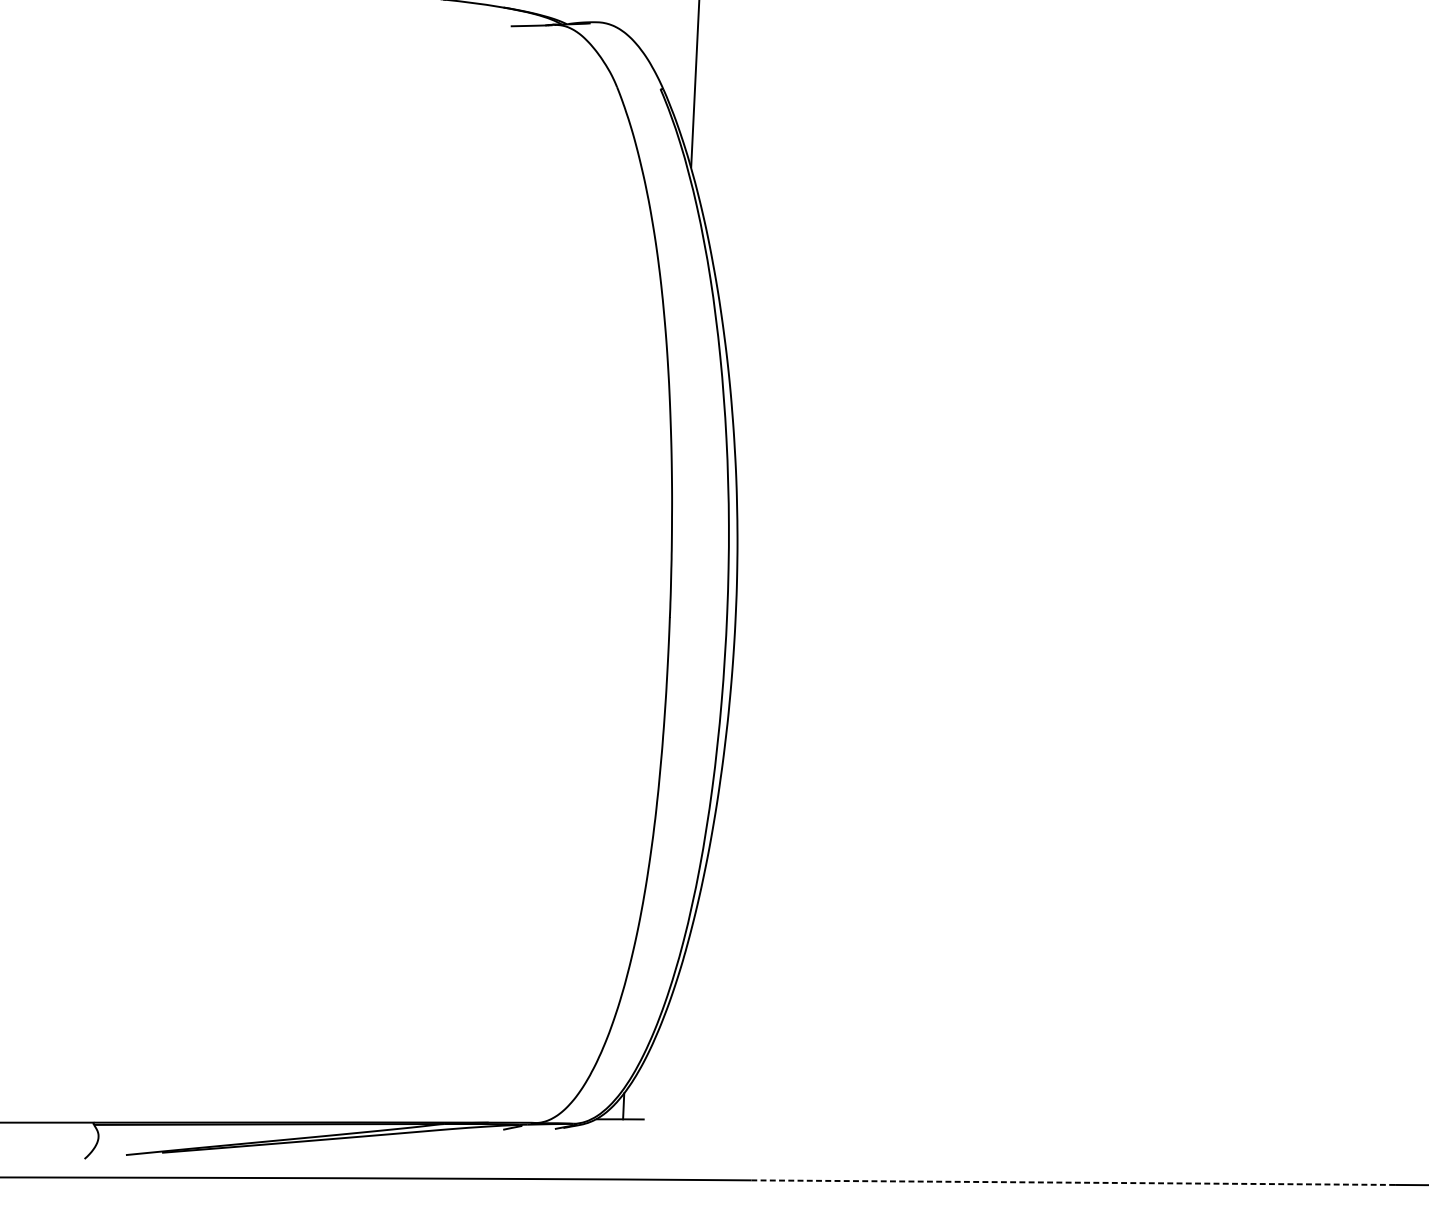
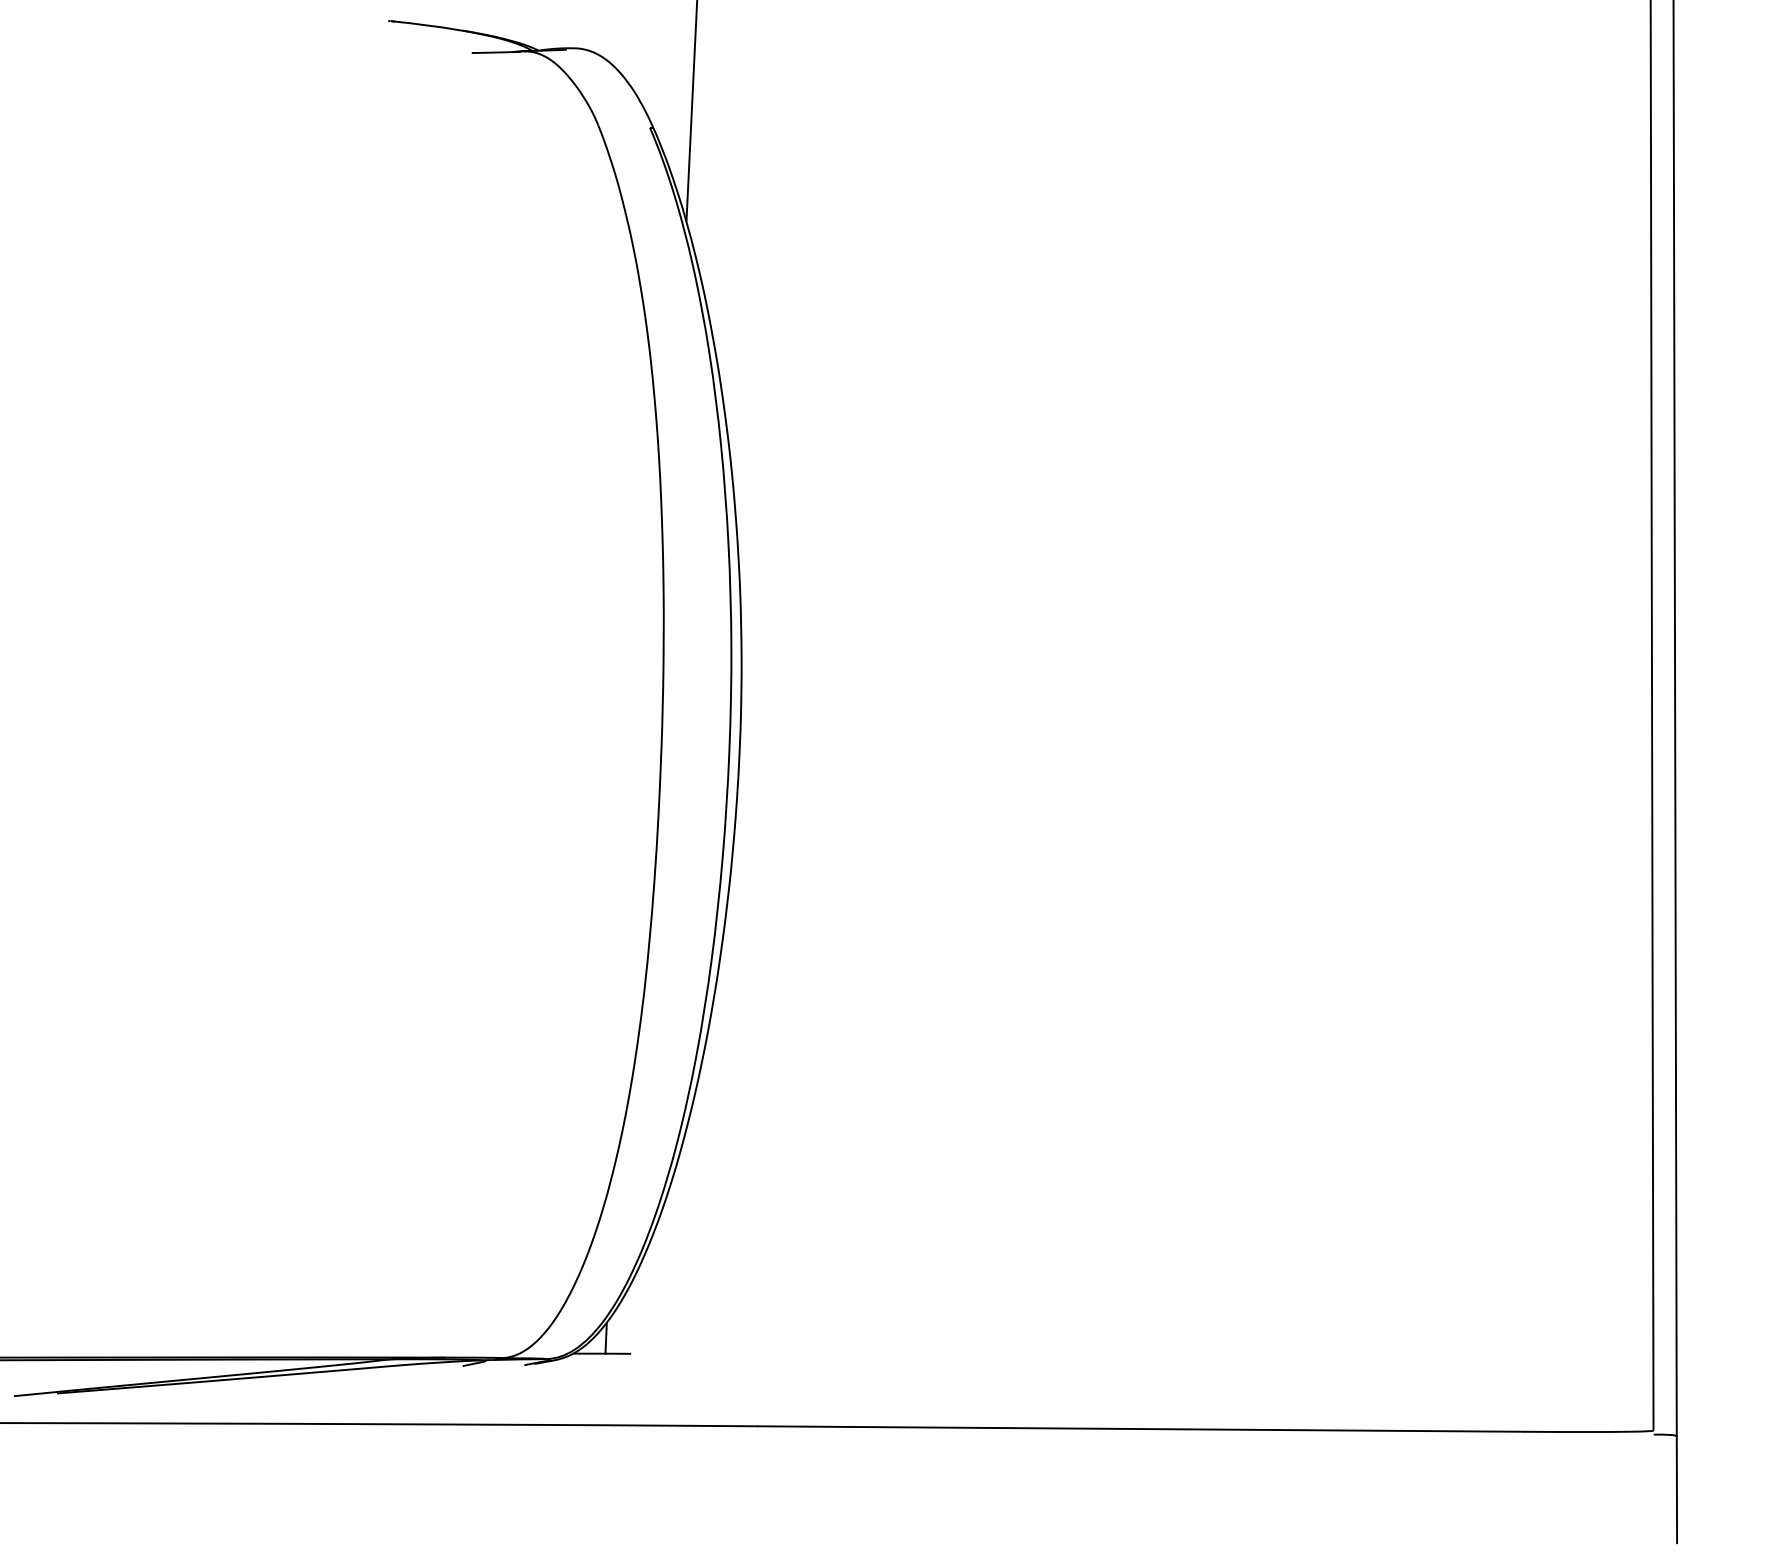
line: (1073, 1183) -> (1141, 1429), dashed -> solid

